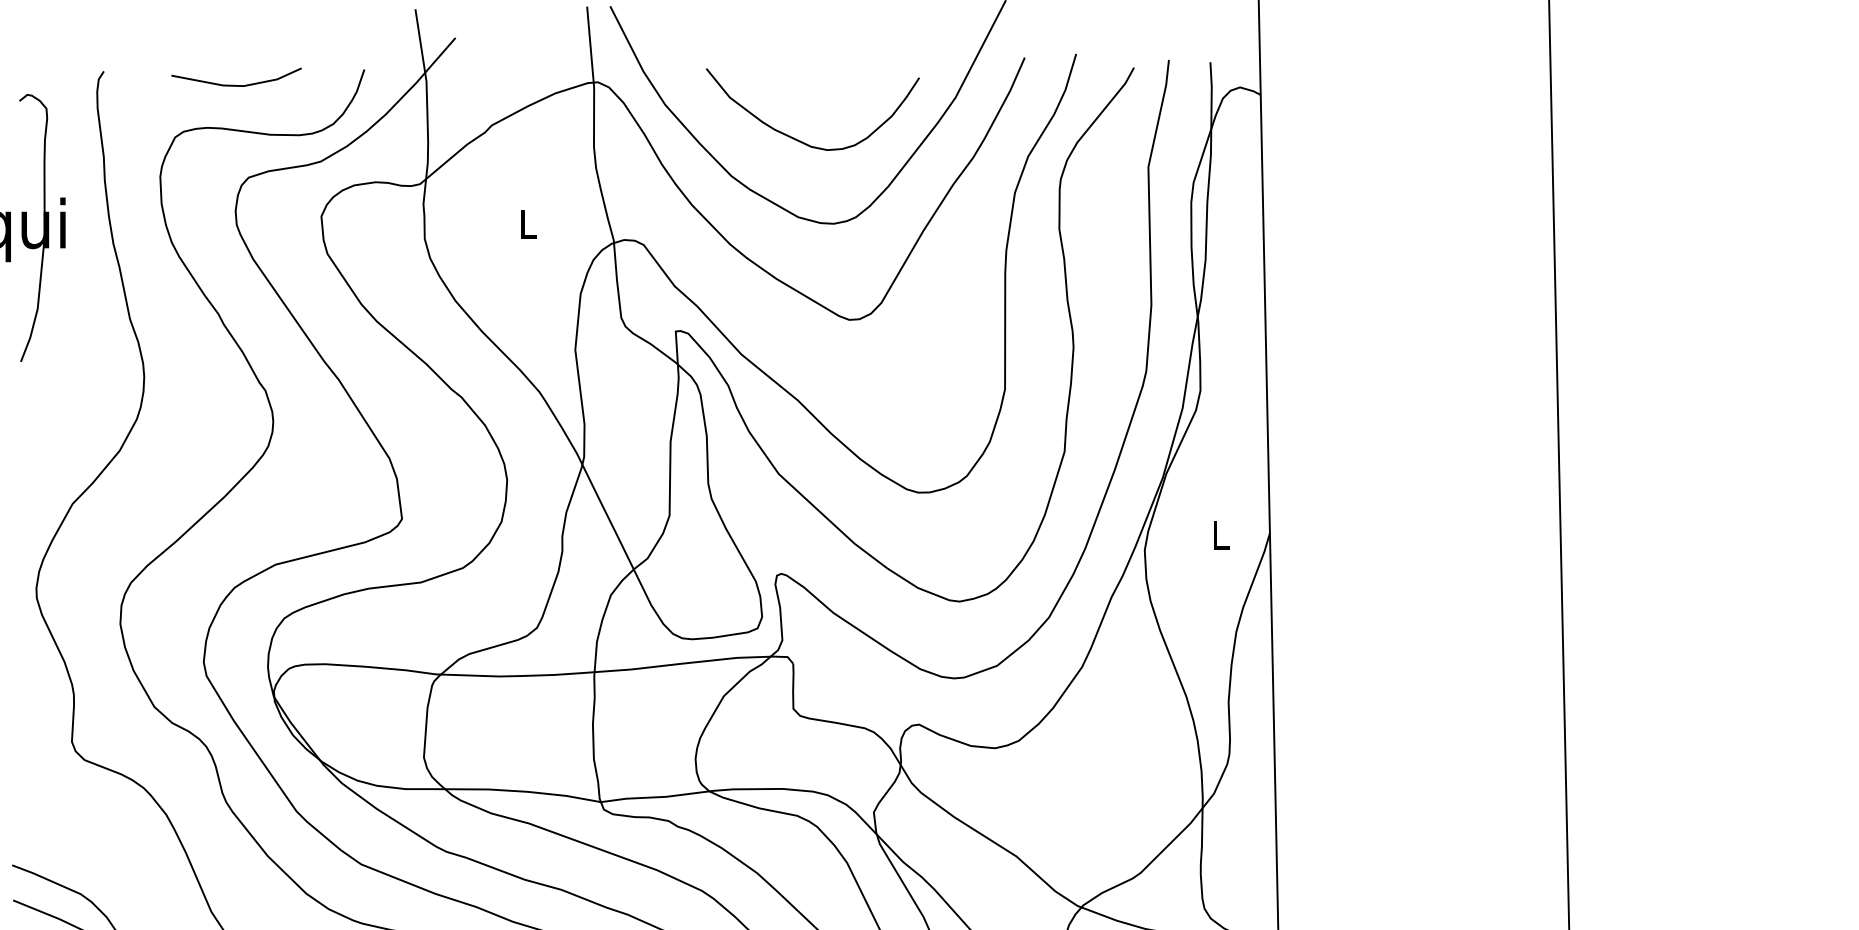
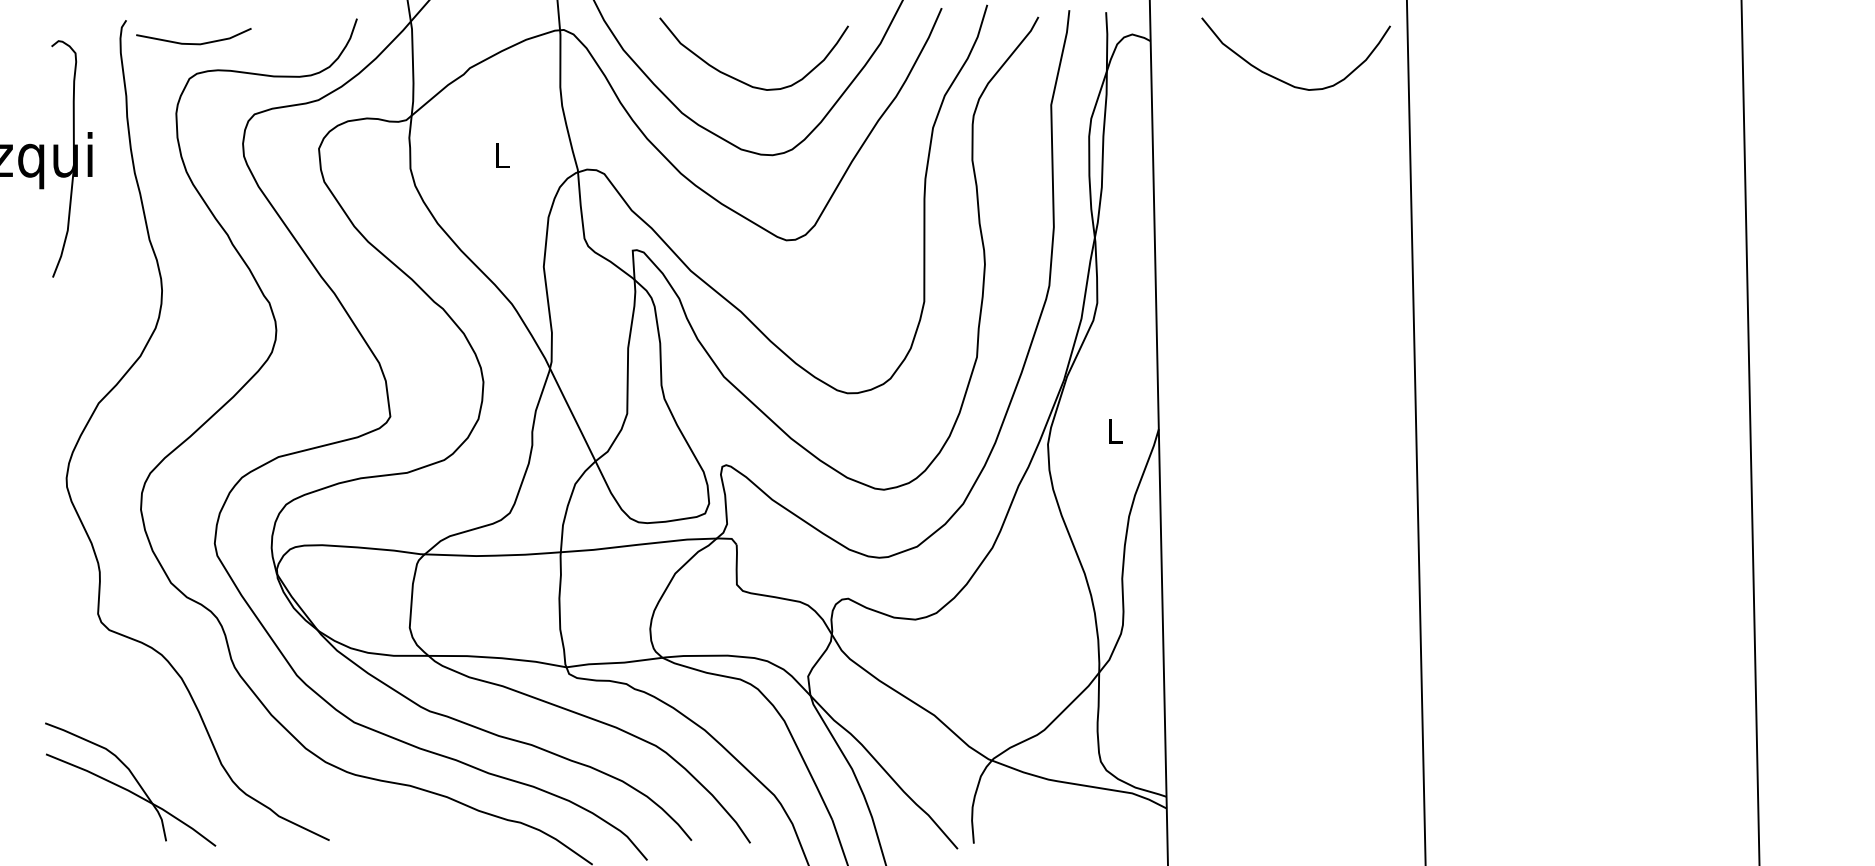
line: (236, 85) -> (193, 43), moved
curve: (1408, 138) -> (1281, 79), added

